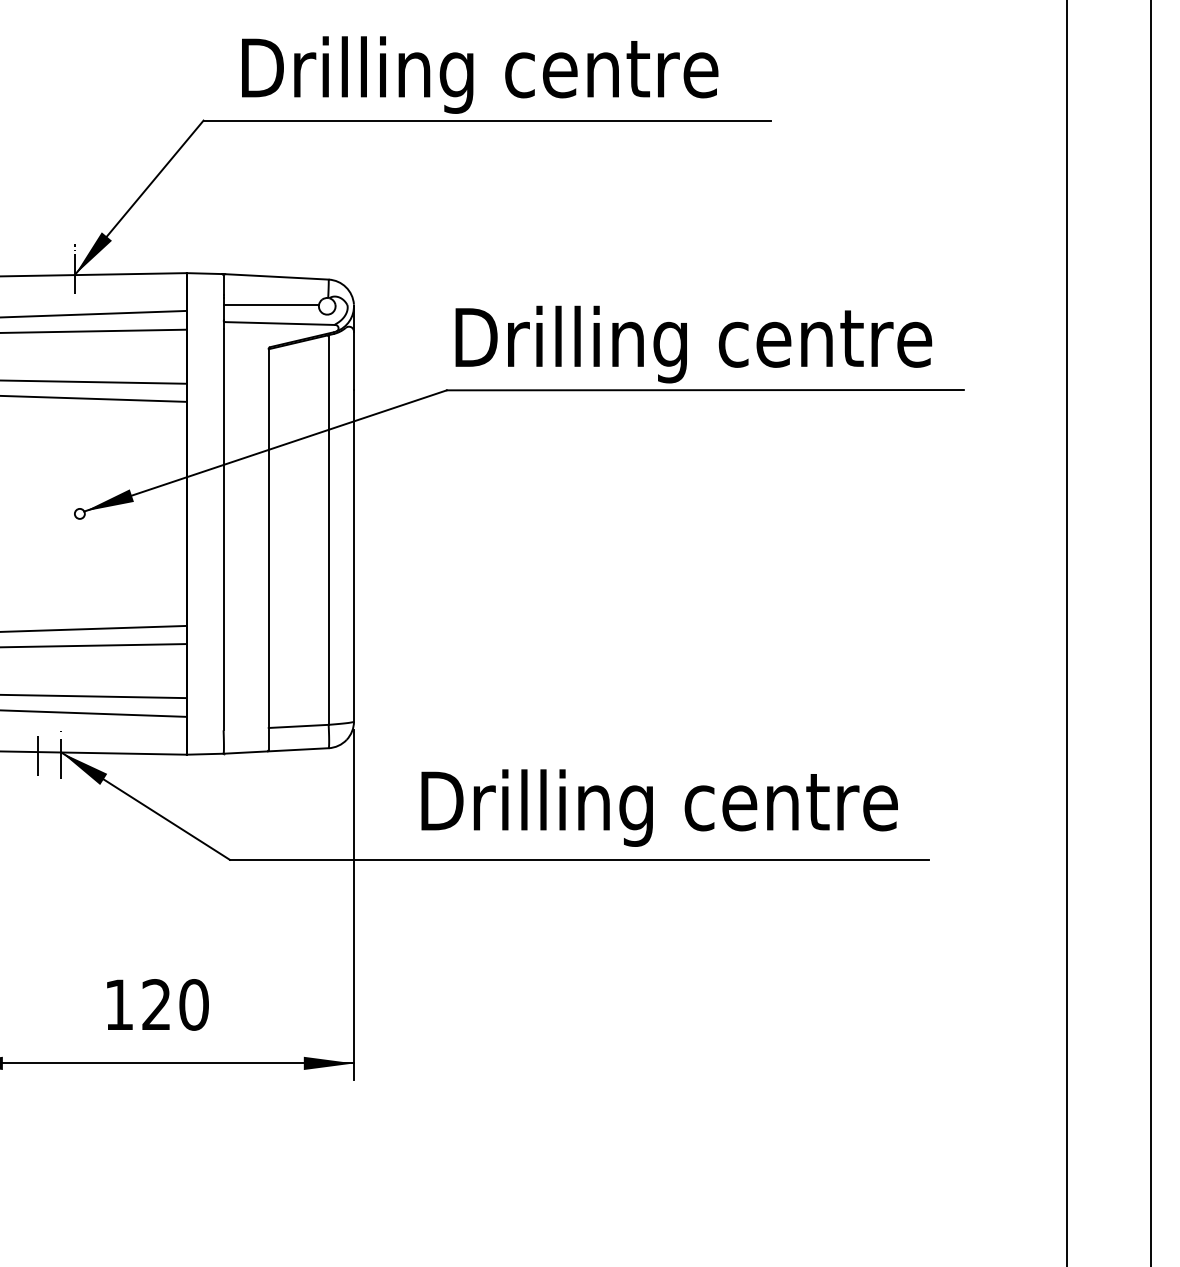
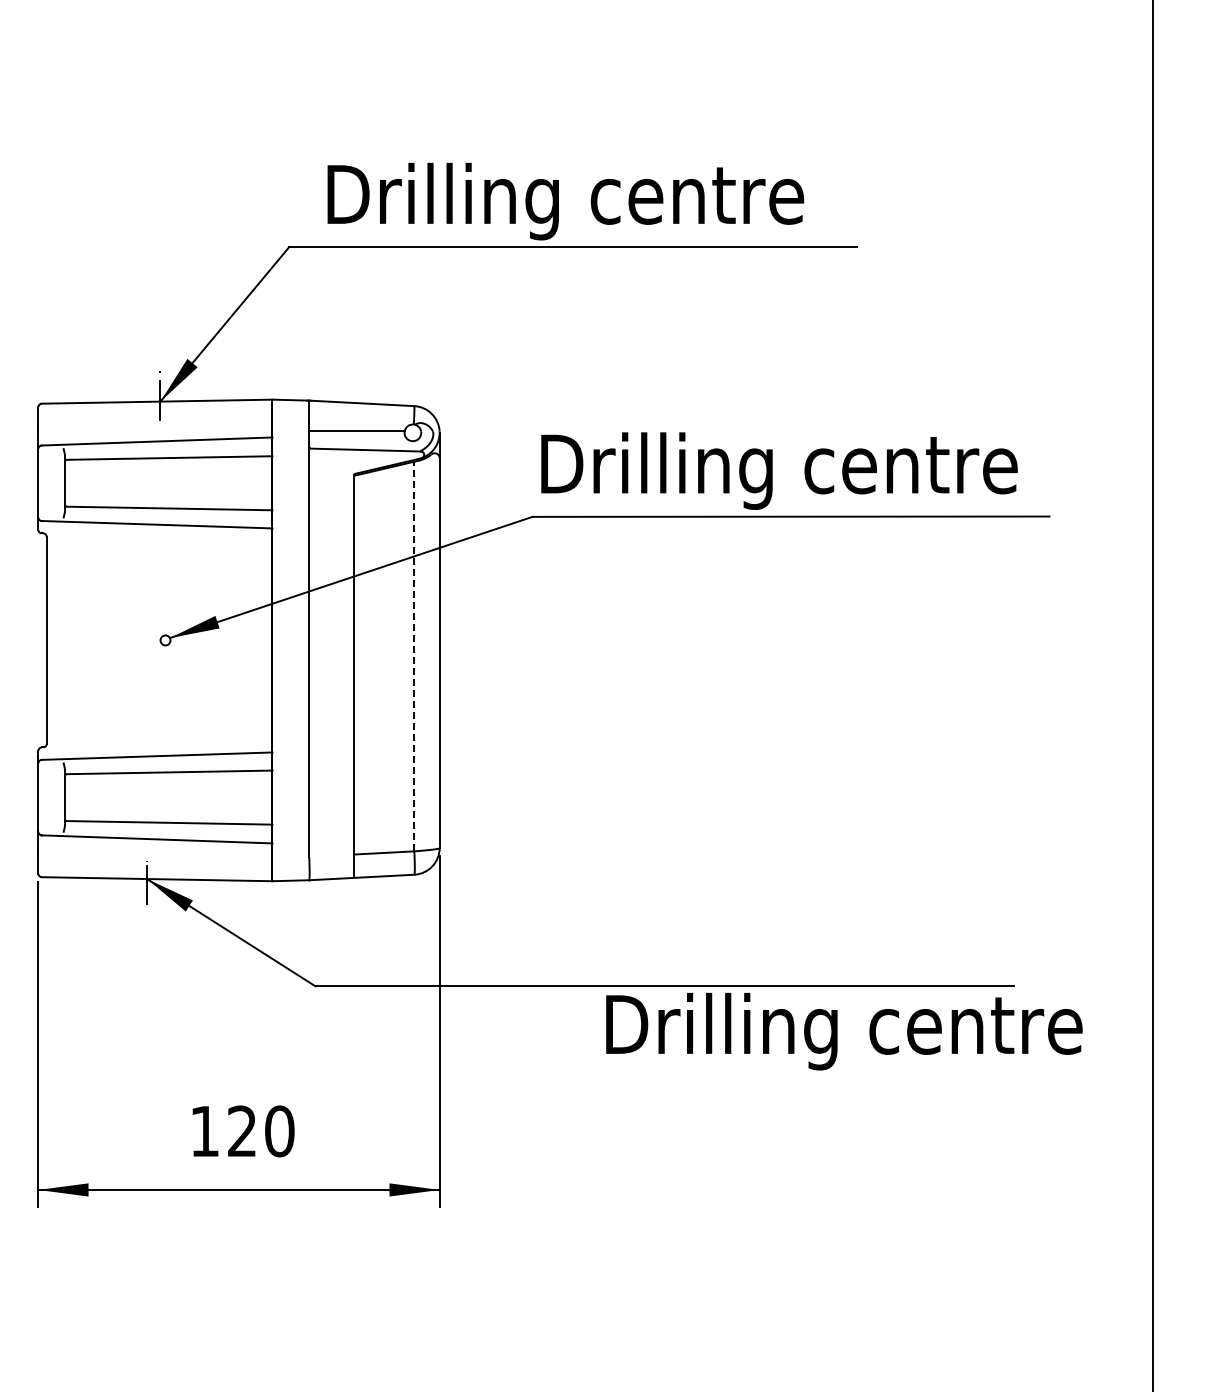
line: (328, 530) -> (414, 657), solid -> dashed
line: (37, 752) -> (123, 879), removed
text: (659, 807) -> (844, 1031), moved

